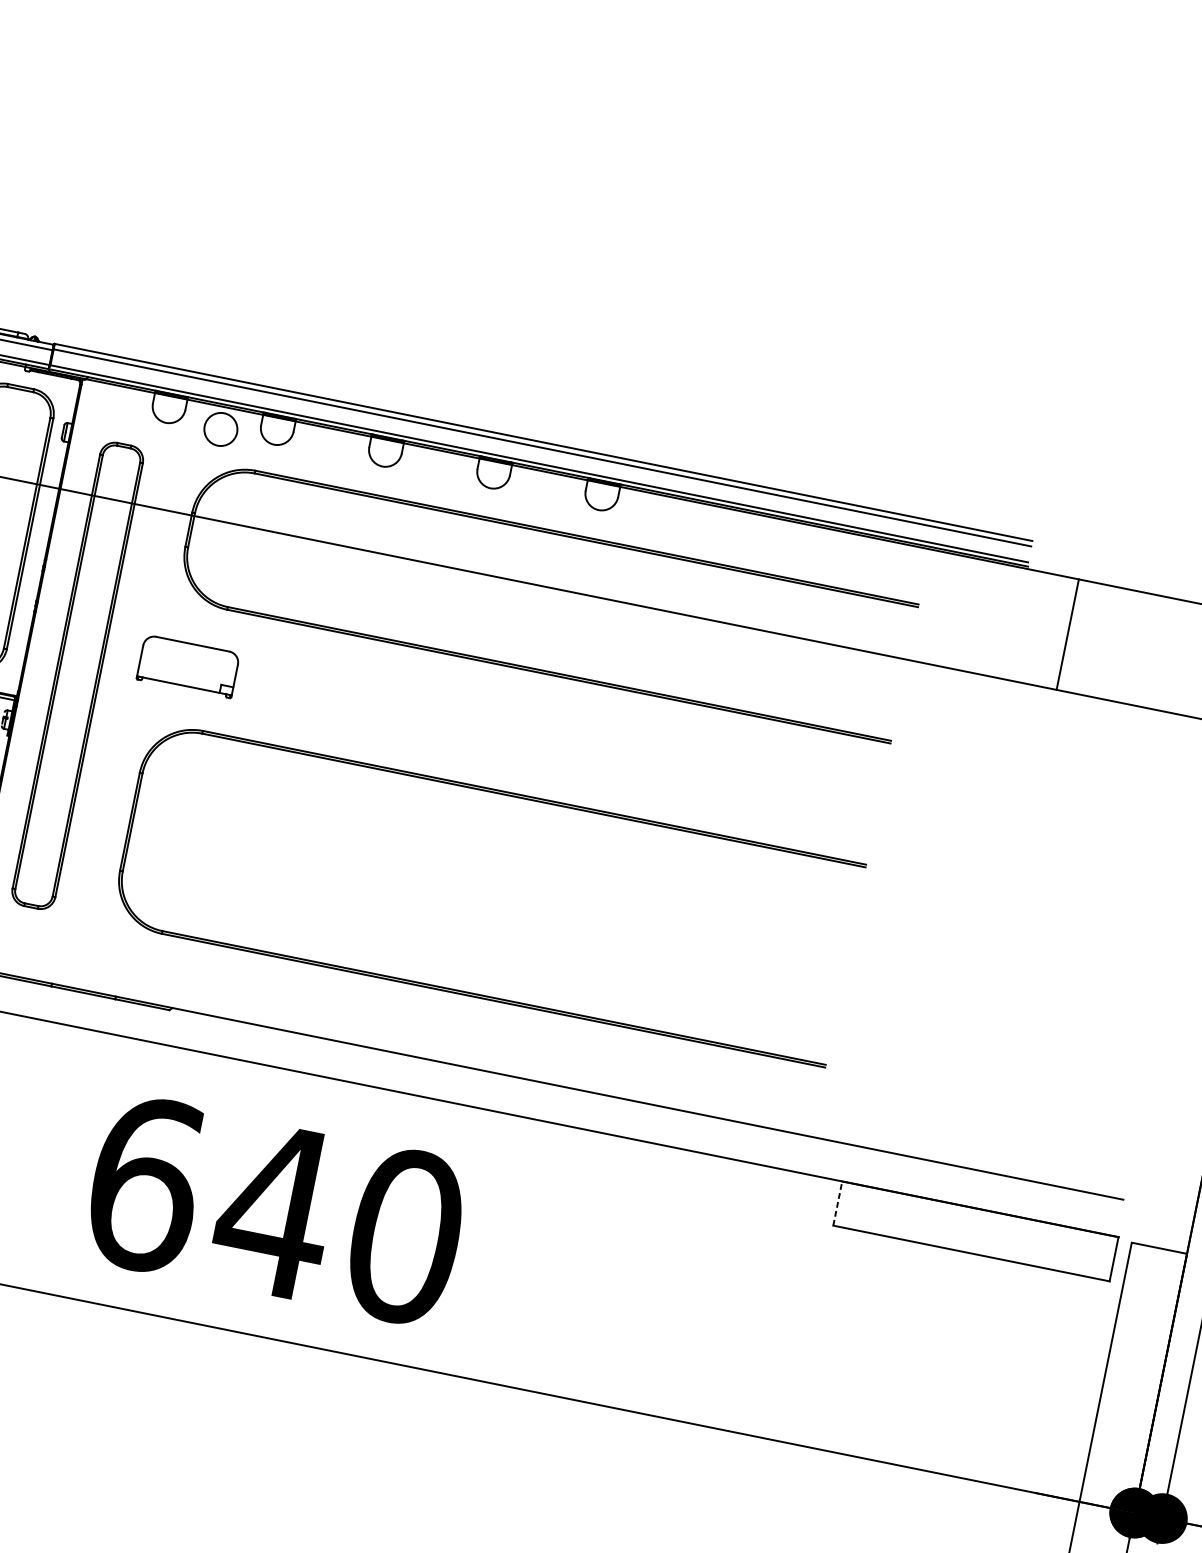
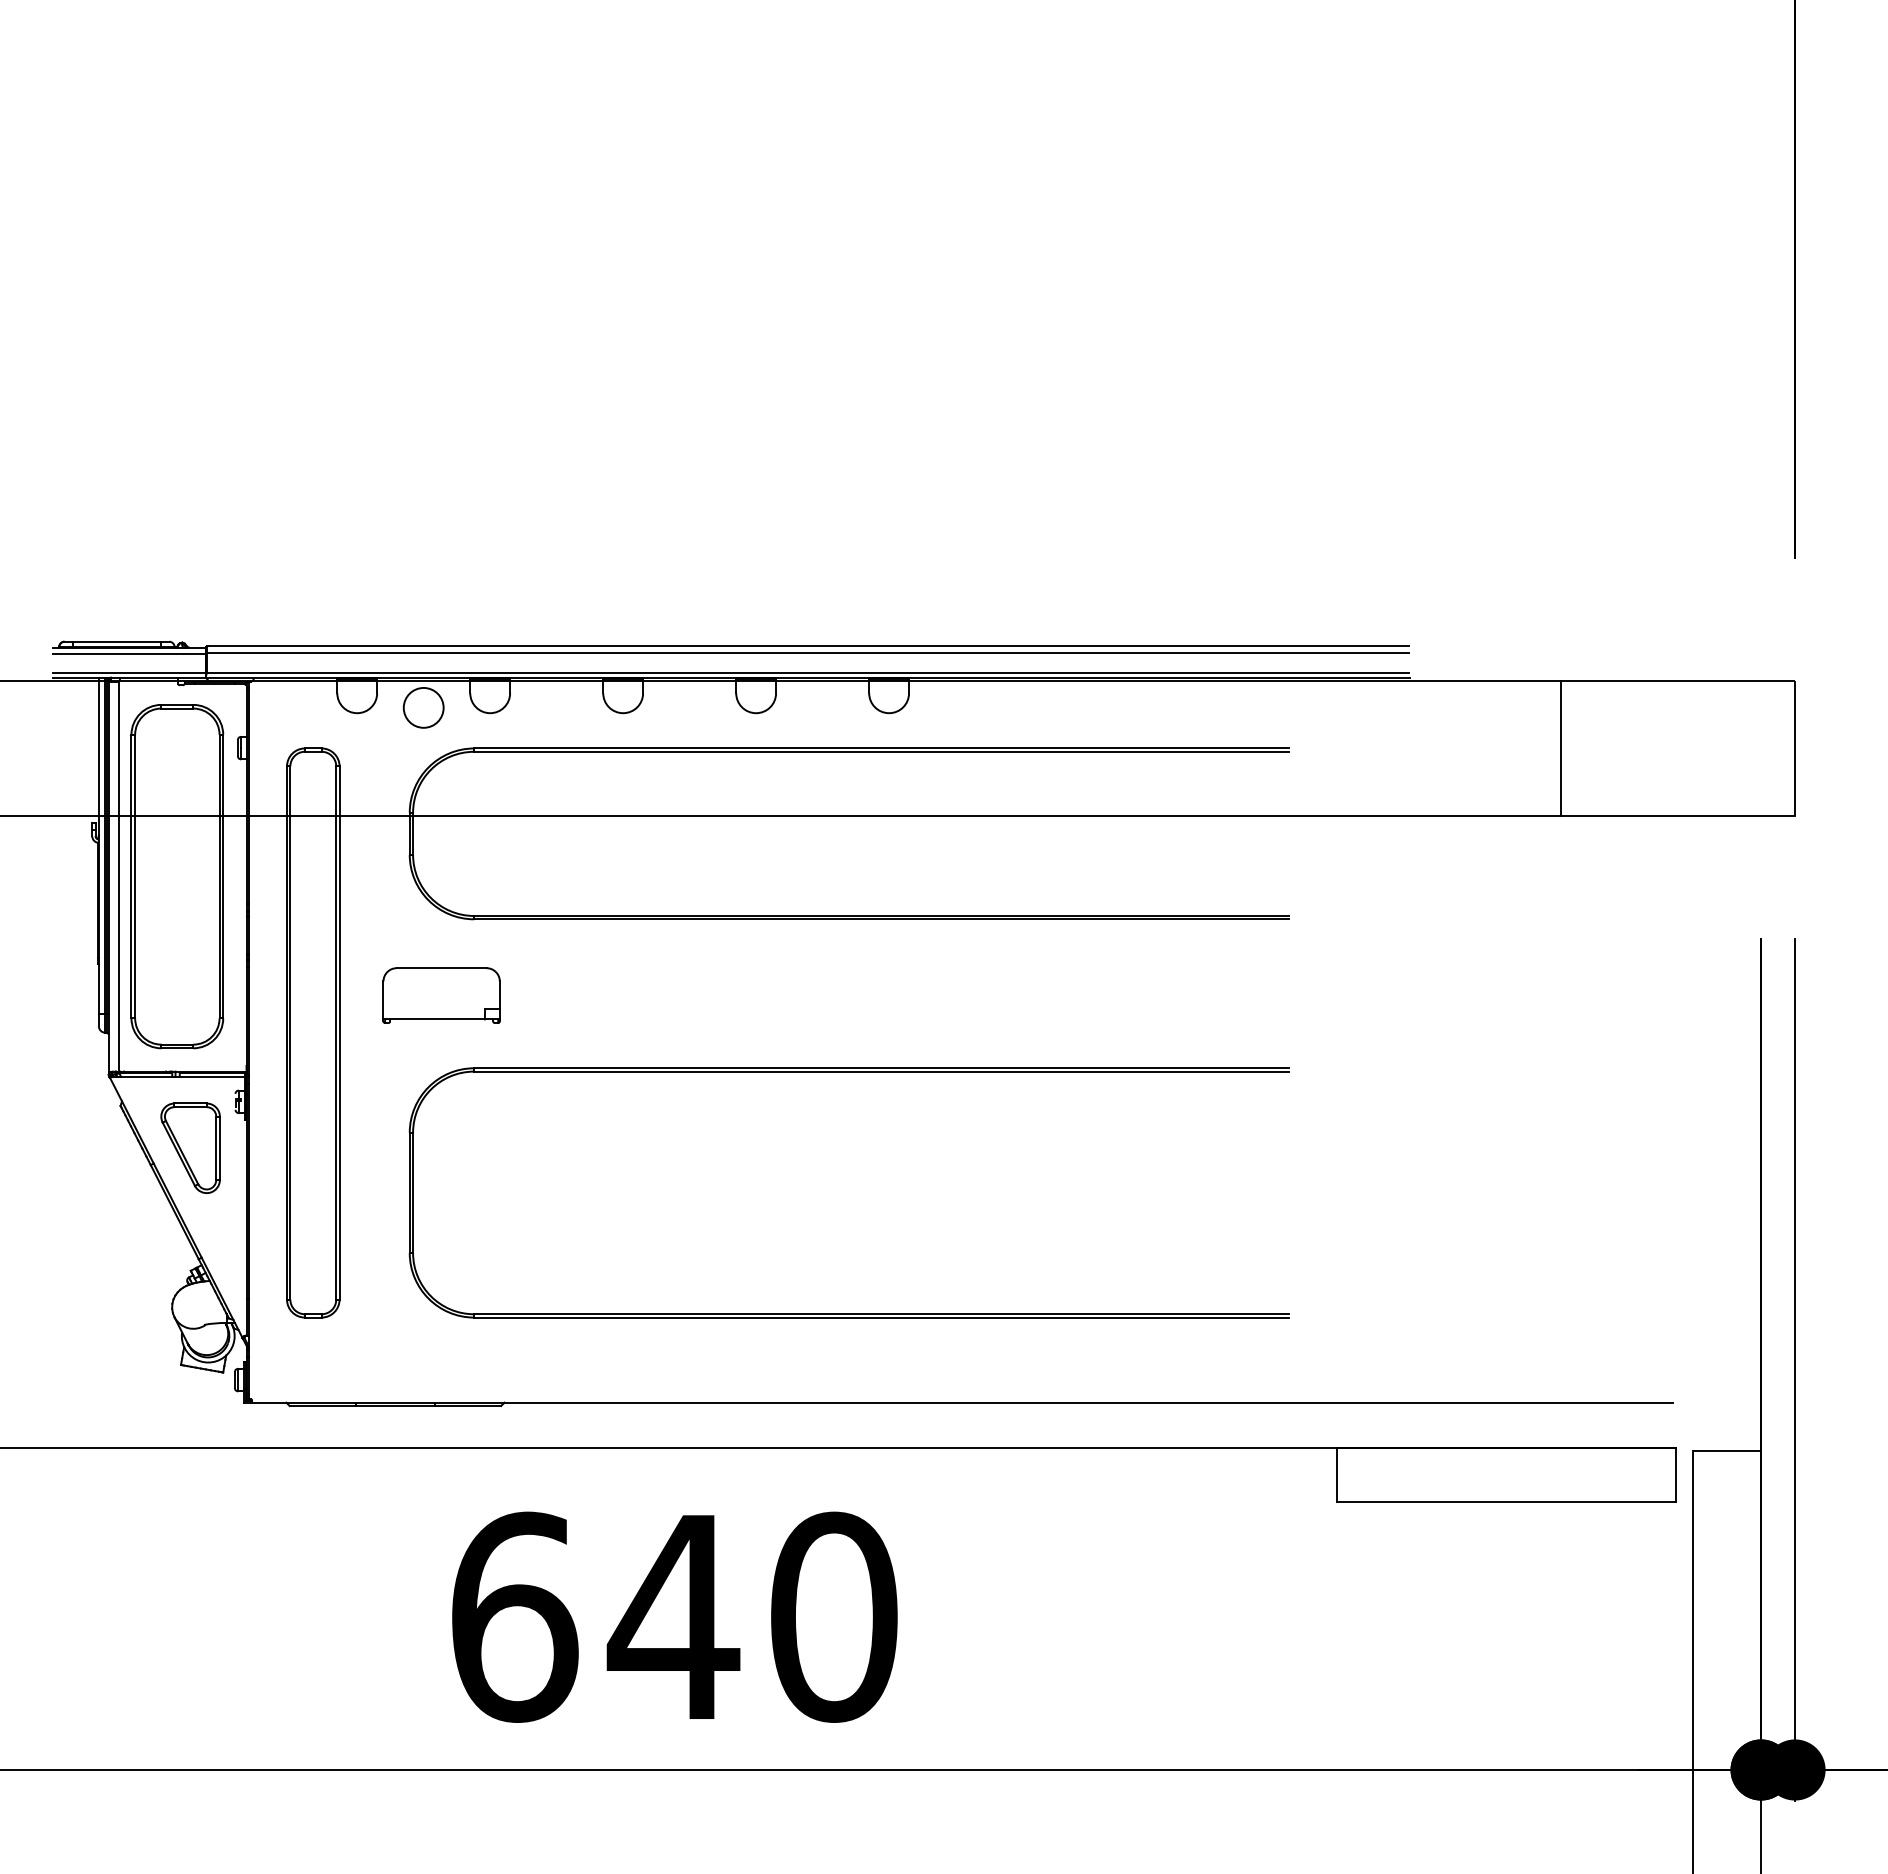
line: (1067, 634) -> (1560, 748), moved
line: (837, 1202) -> (1336, 1474), dashed -> solid

